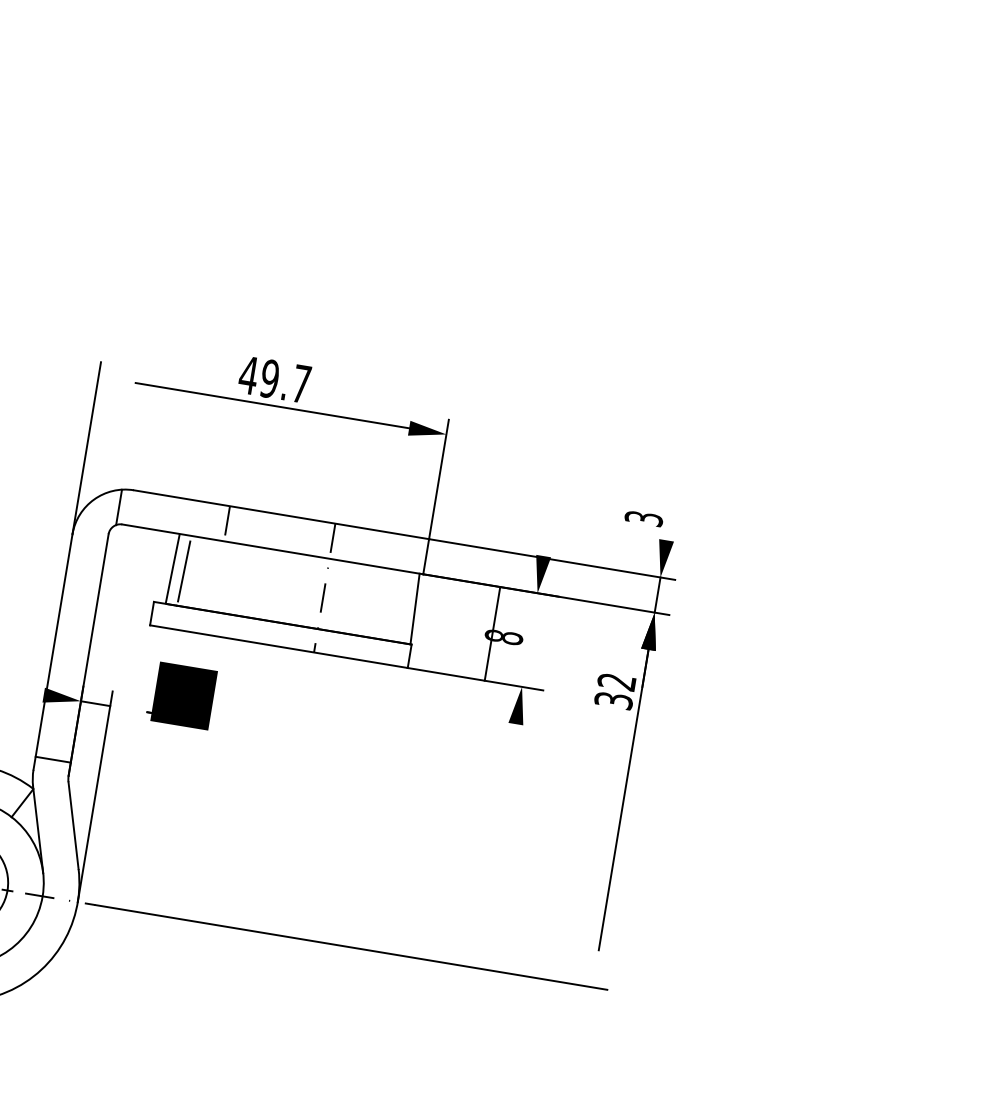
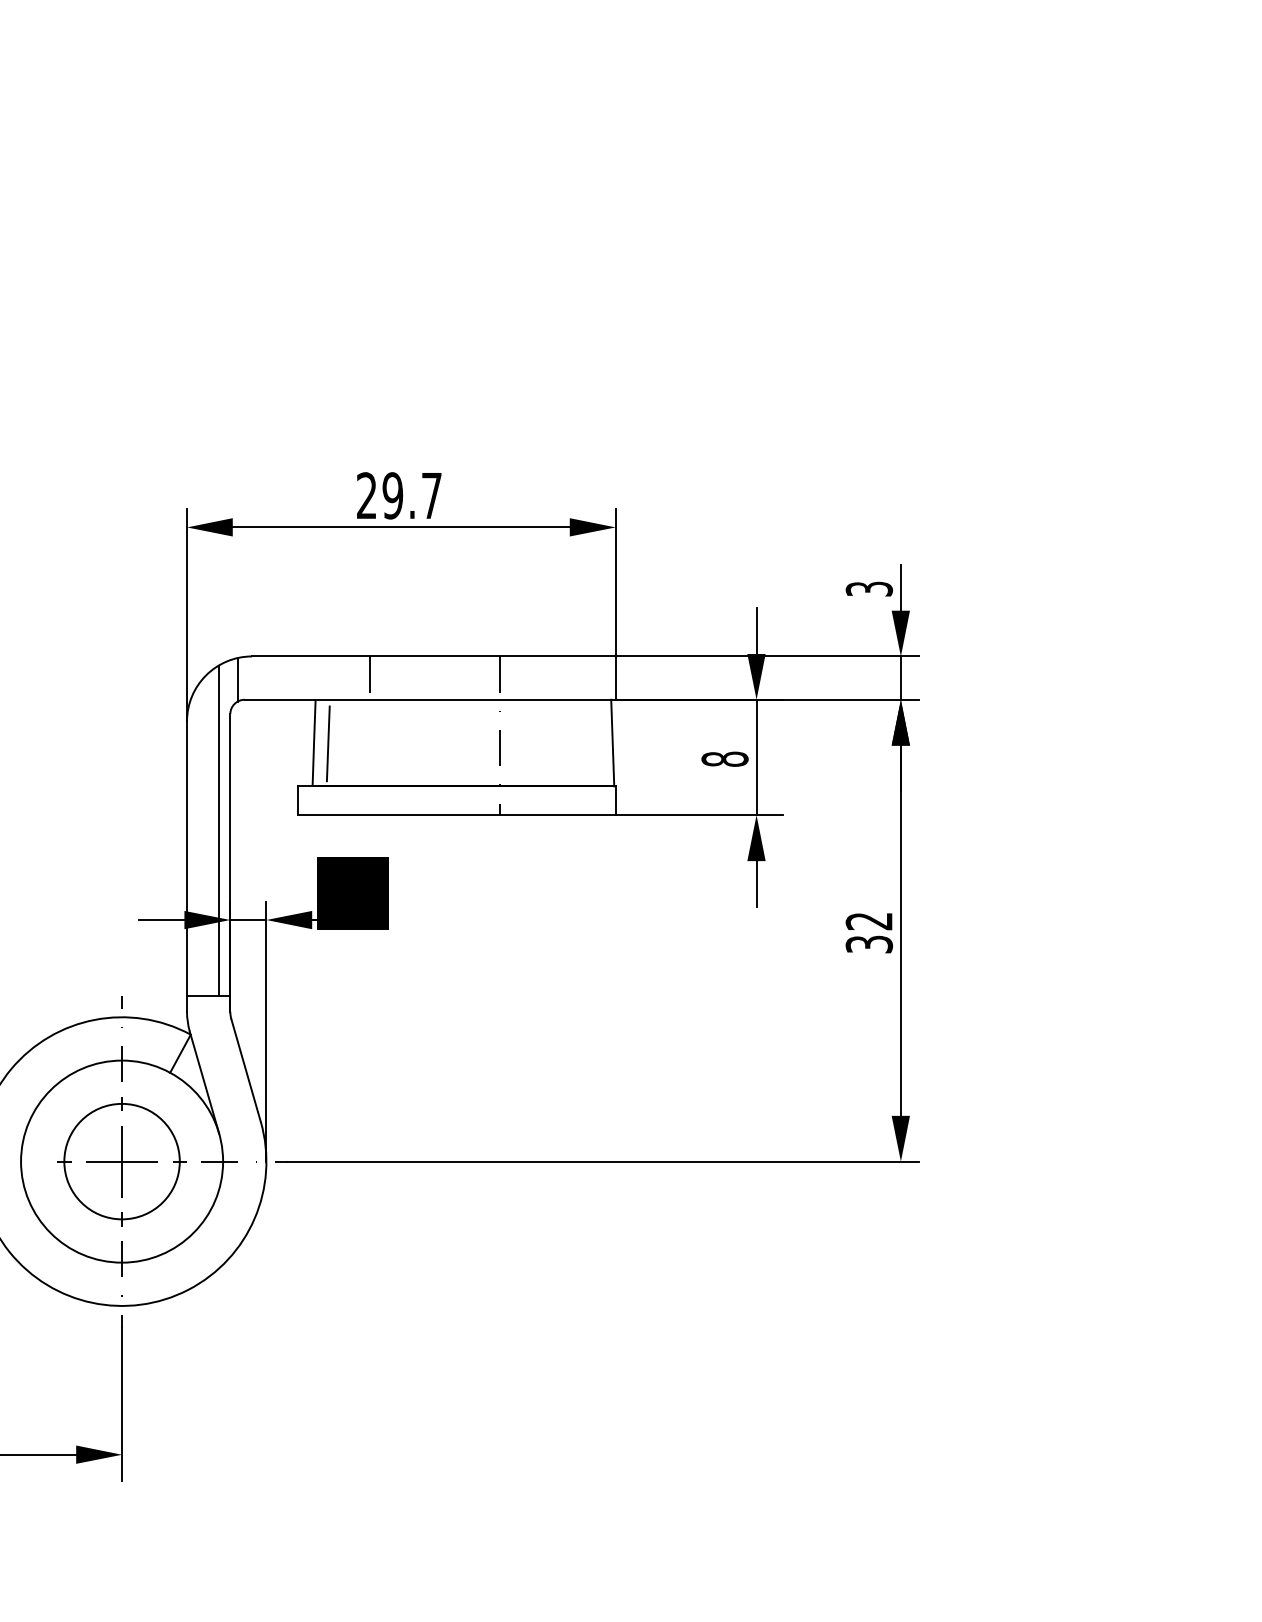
text: (248, 375) -> (366, 495), 49.7 -> 29.7
fill: (116, 379) -> (209, 527), added
line: (669, 521) -> (900, 587), added
line: (546, 537) -> (756, 631), added
line: (83, 627) -> (218, 830), added
line: (492, 633) -> (756, 757), moved
text: (614, 691) -> (868, 933), moved
line: (25, 692) -> (161, 920), added
fill: (129, 708) -> (289, 919), added
line: (512, 742) -> (756, 883), added
fill: (595, 968) -> (900, 1138), added

